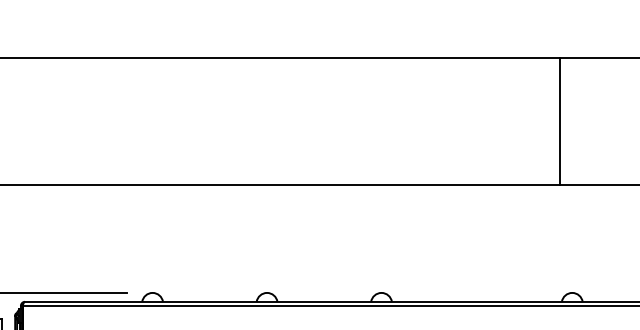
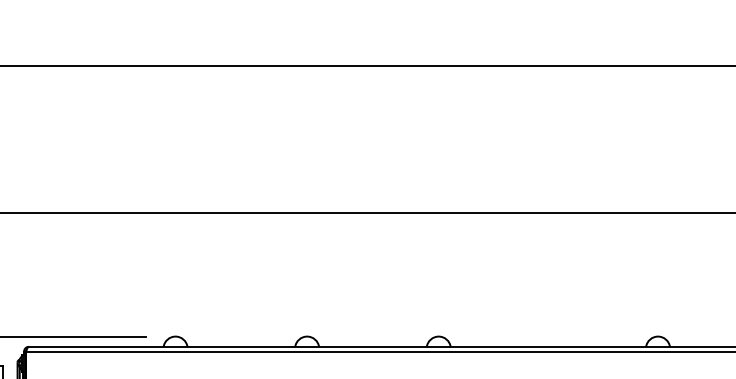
line: (560, 121) -> (644, 139), removed

